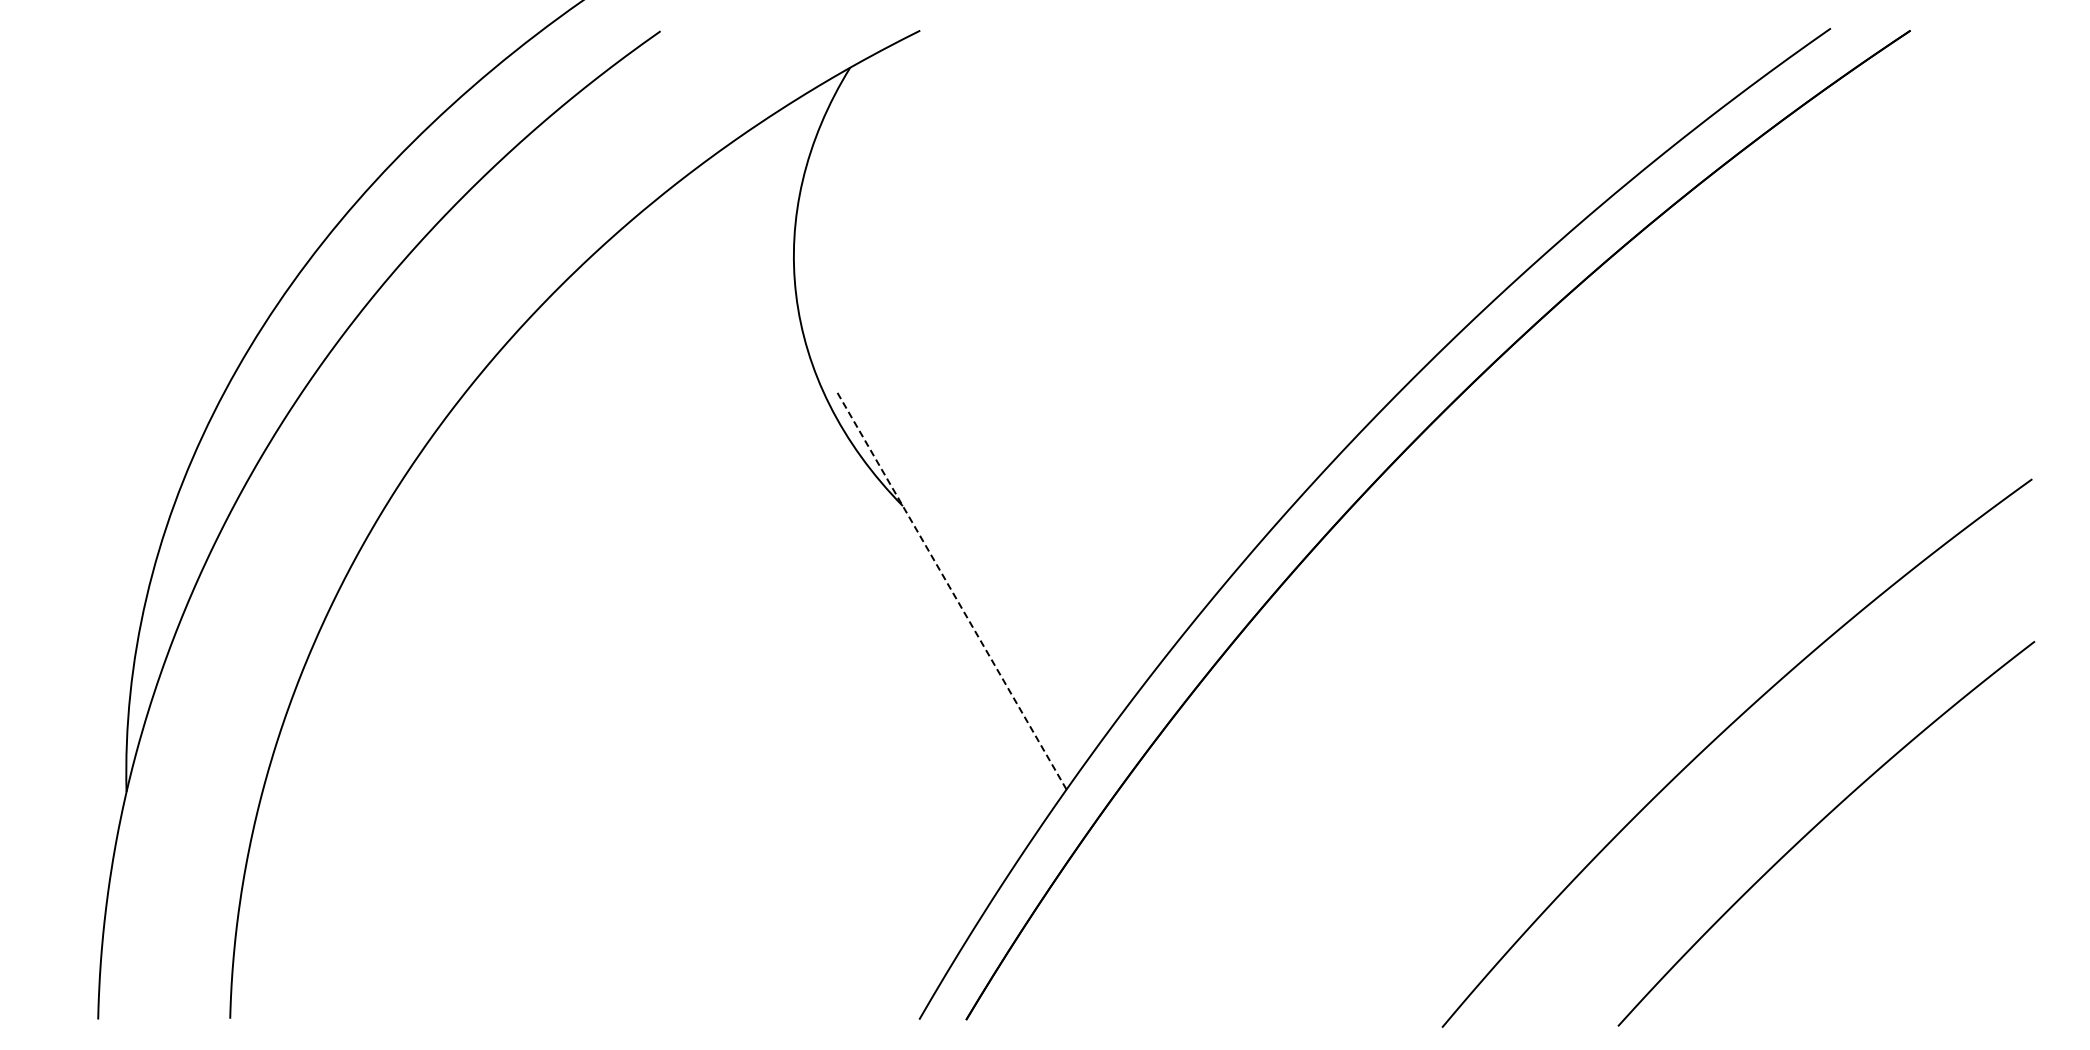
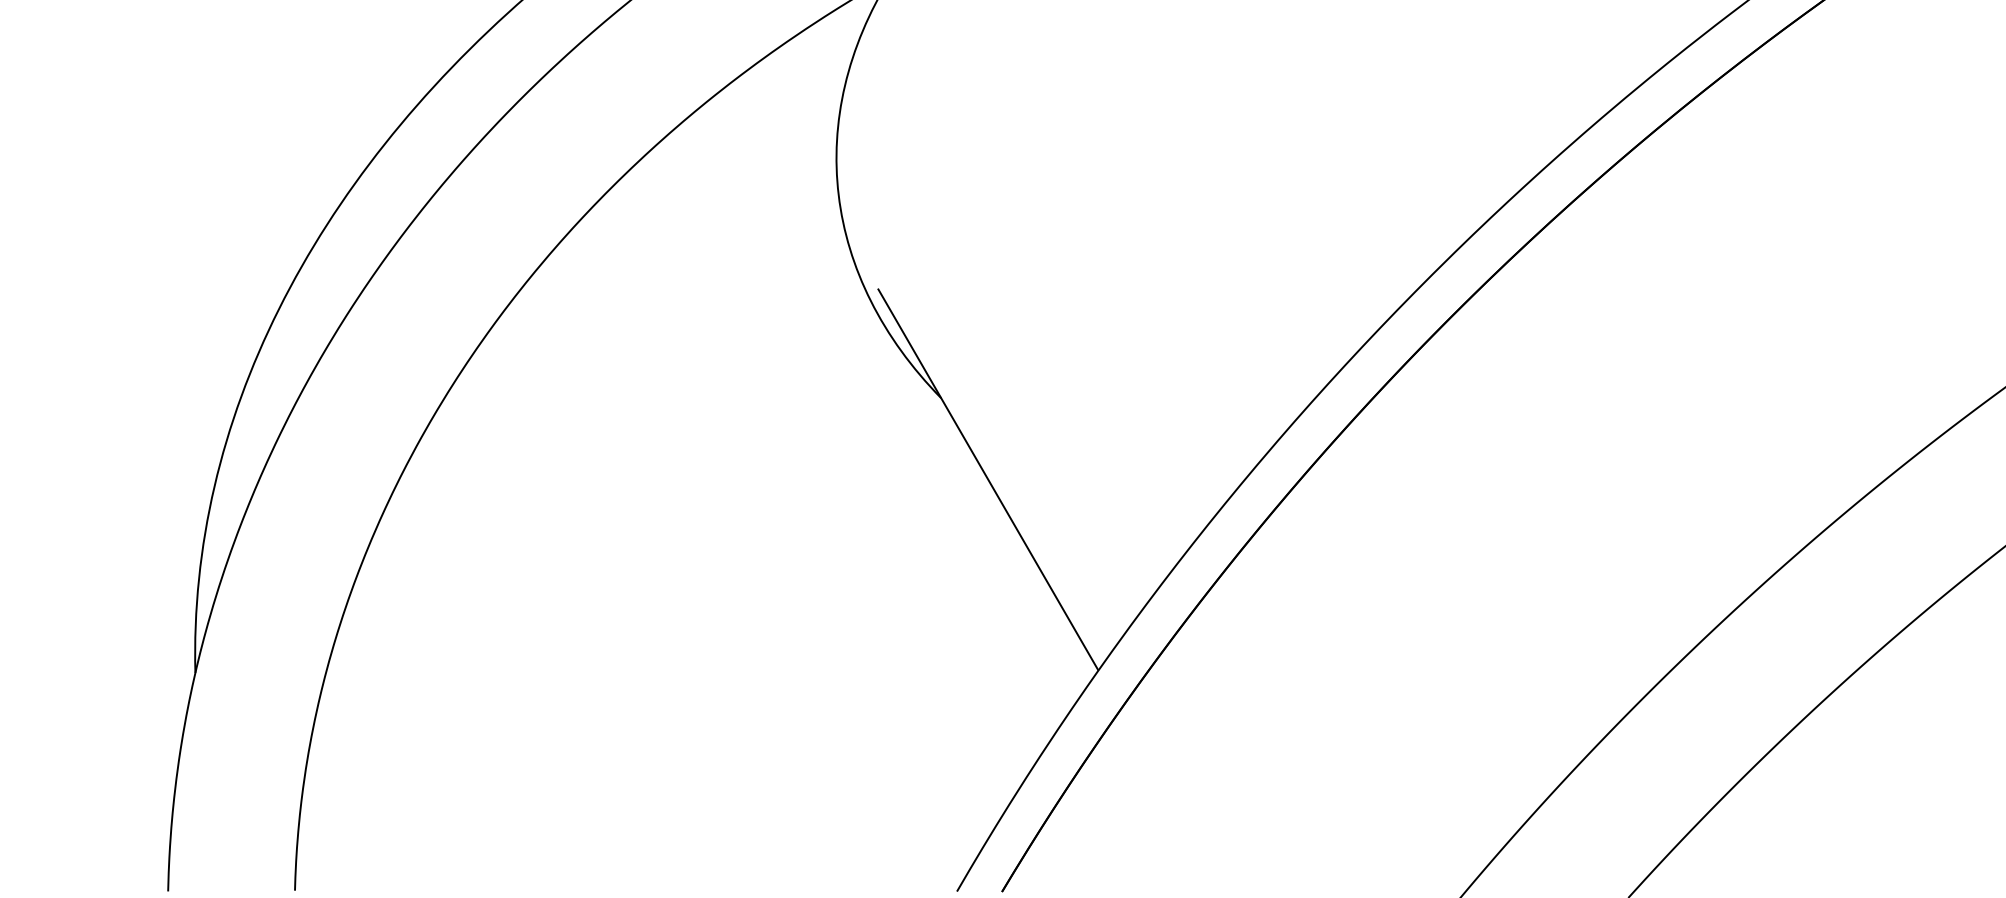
line: (951, 590) -> (987, 479), dashed -> solid

